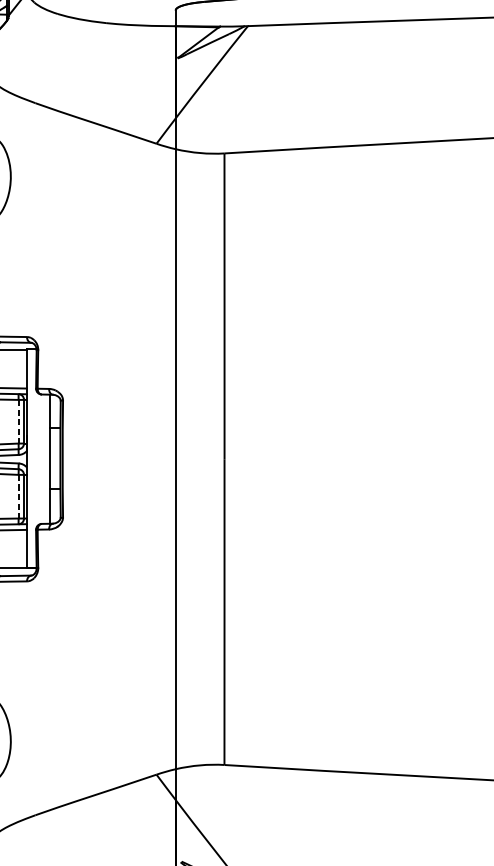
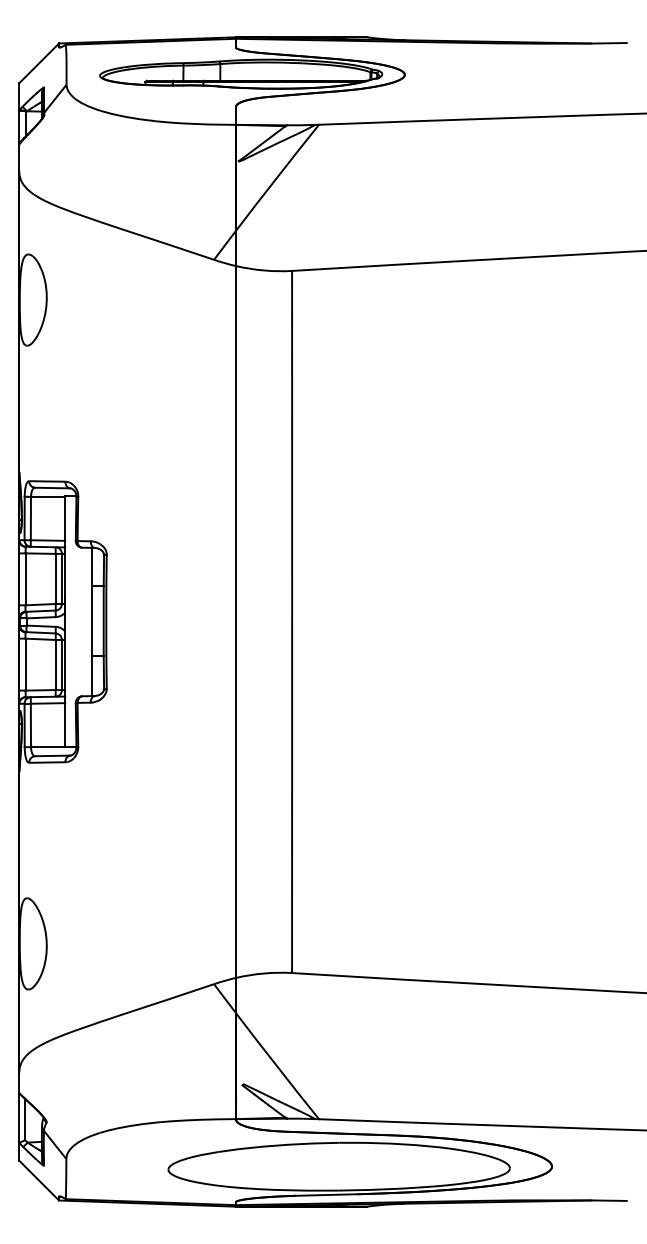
line: (18, 422) -> (55, 579), dashed -> solid
line: (18, 497) -> (55, 665), dashed -> solid

